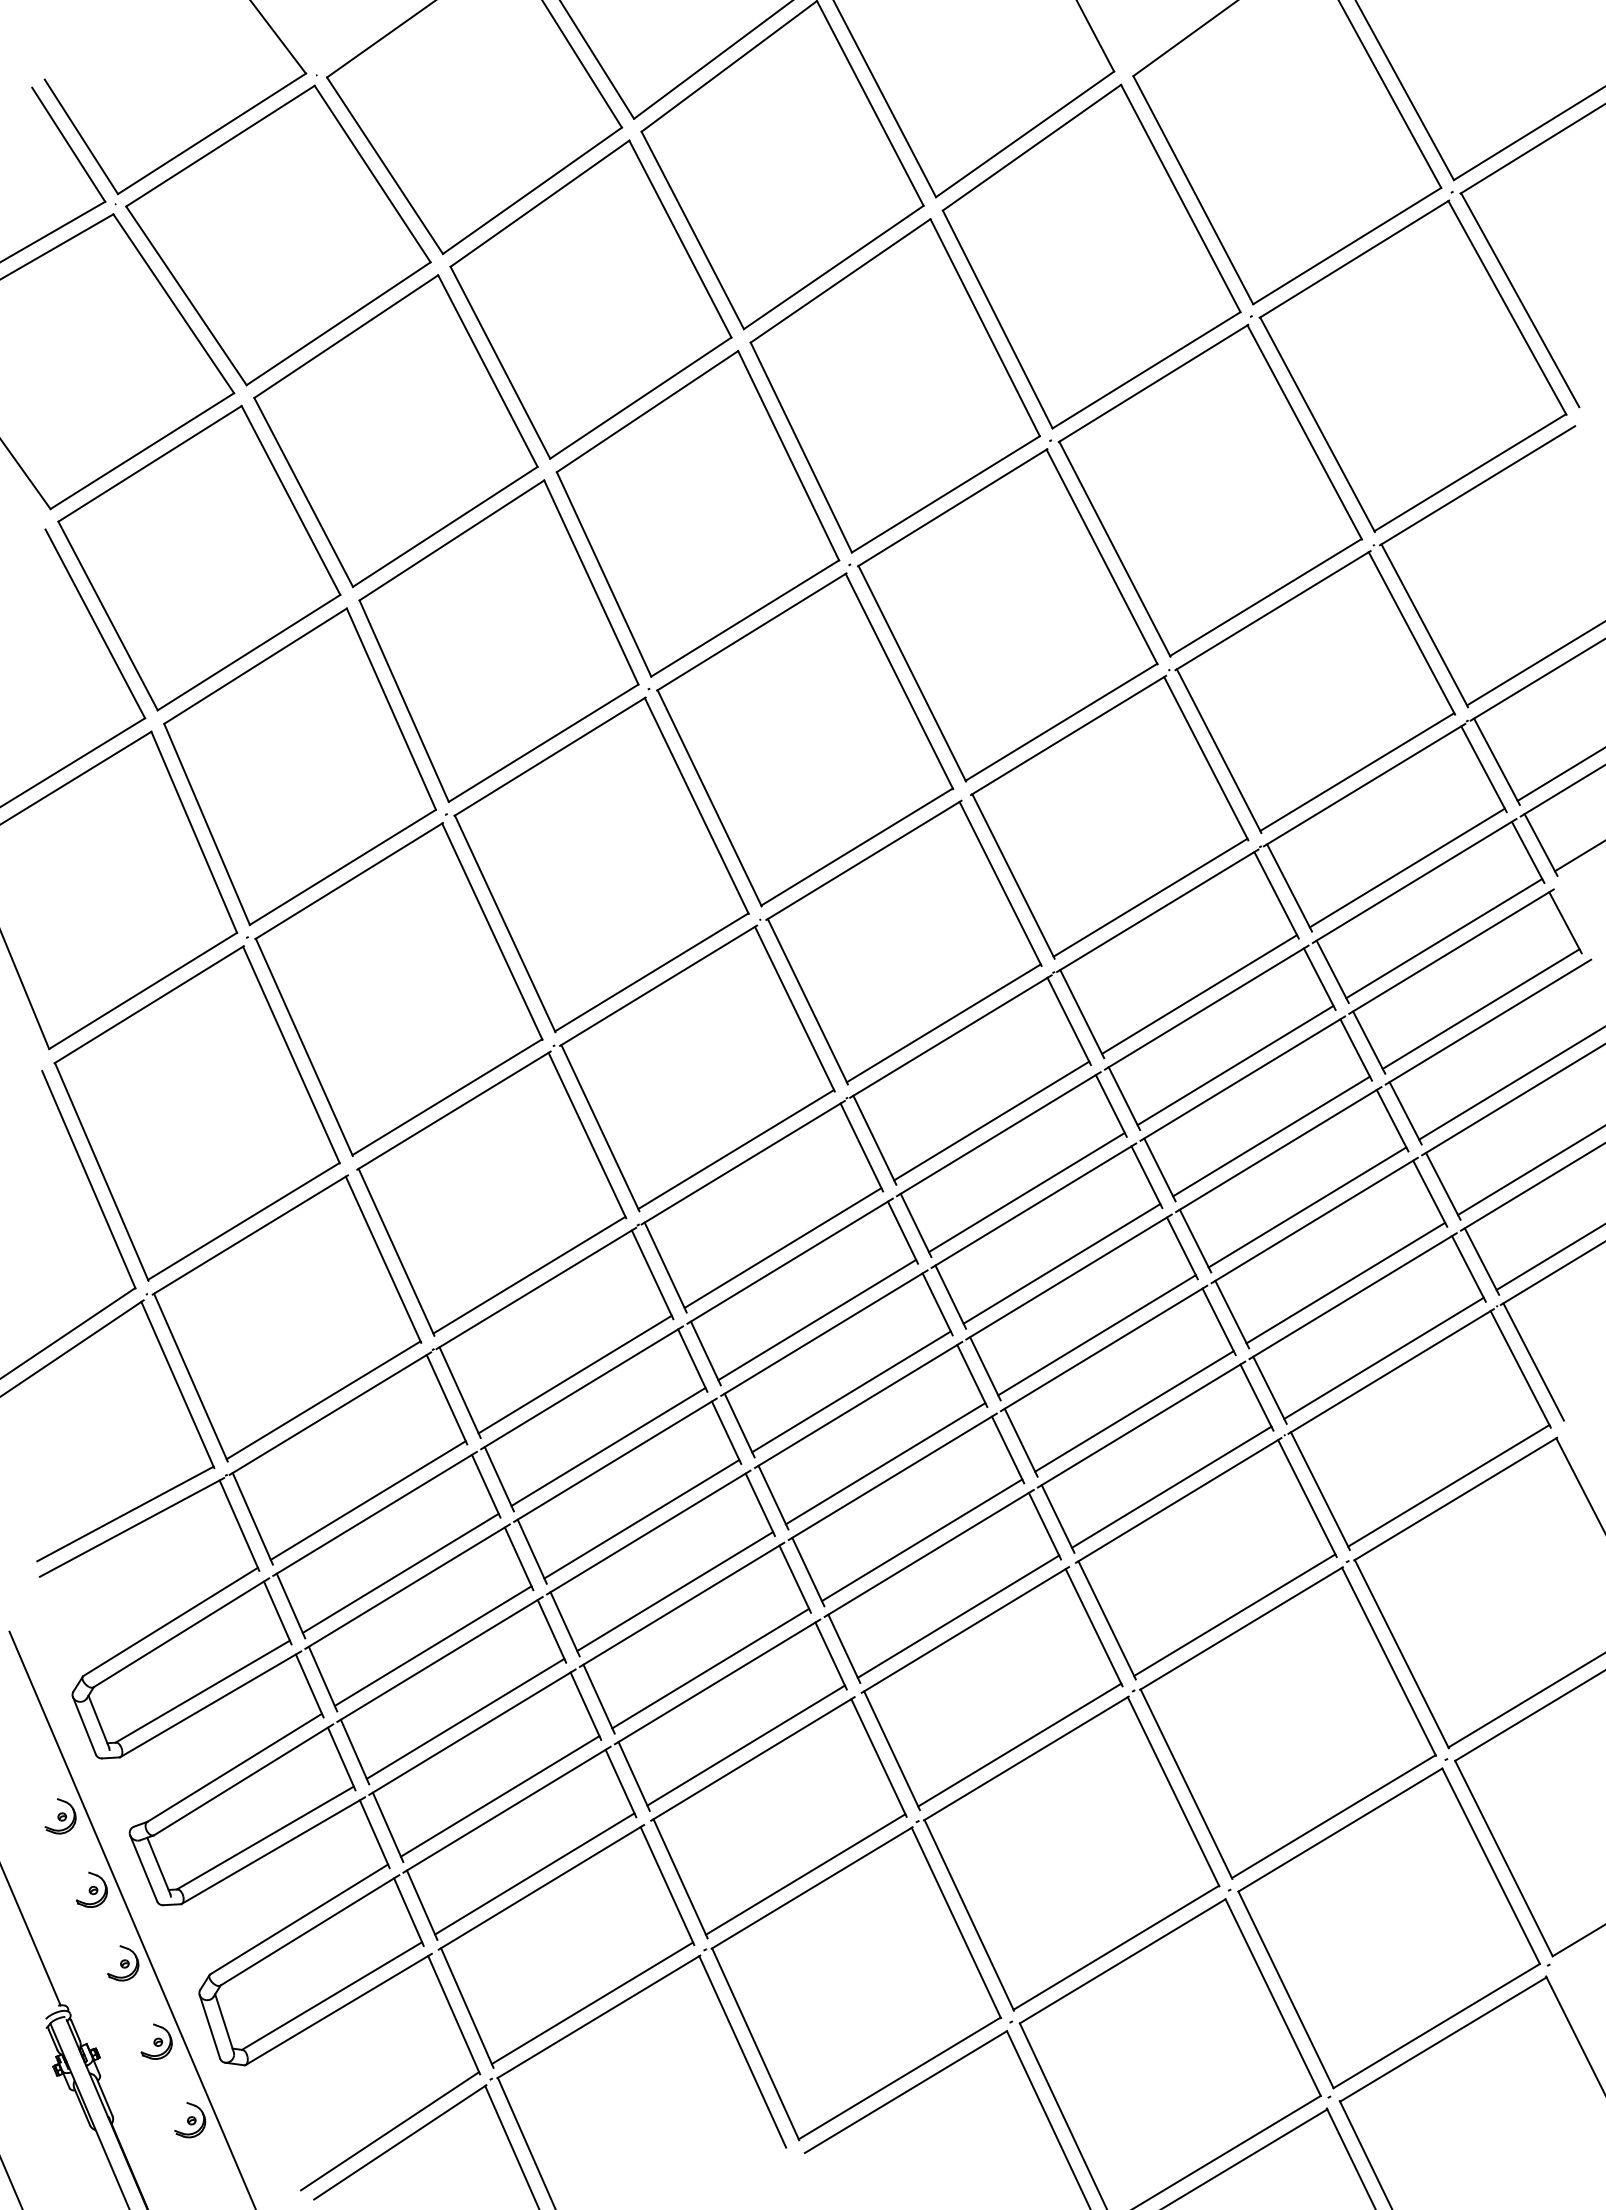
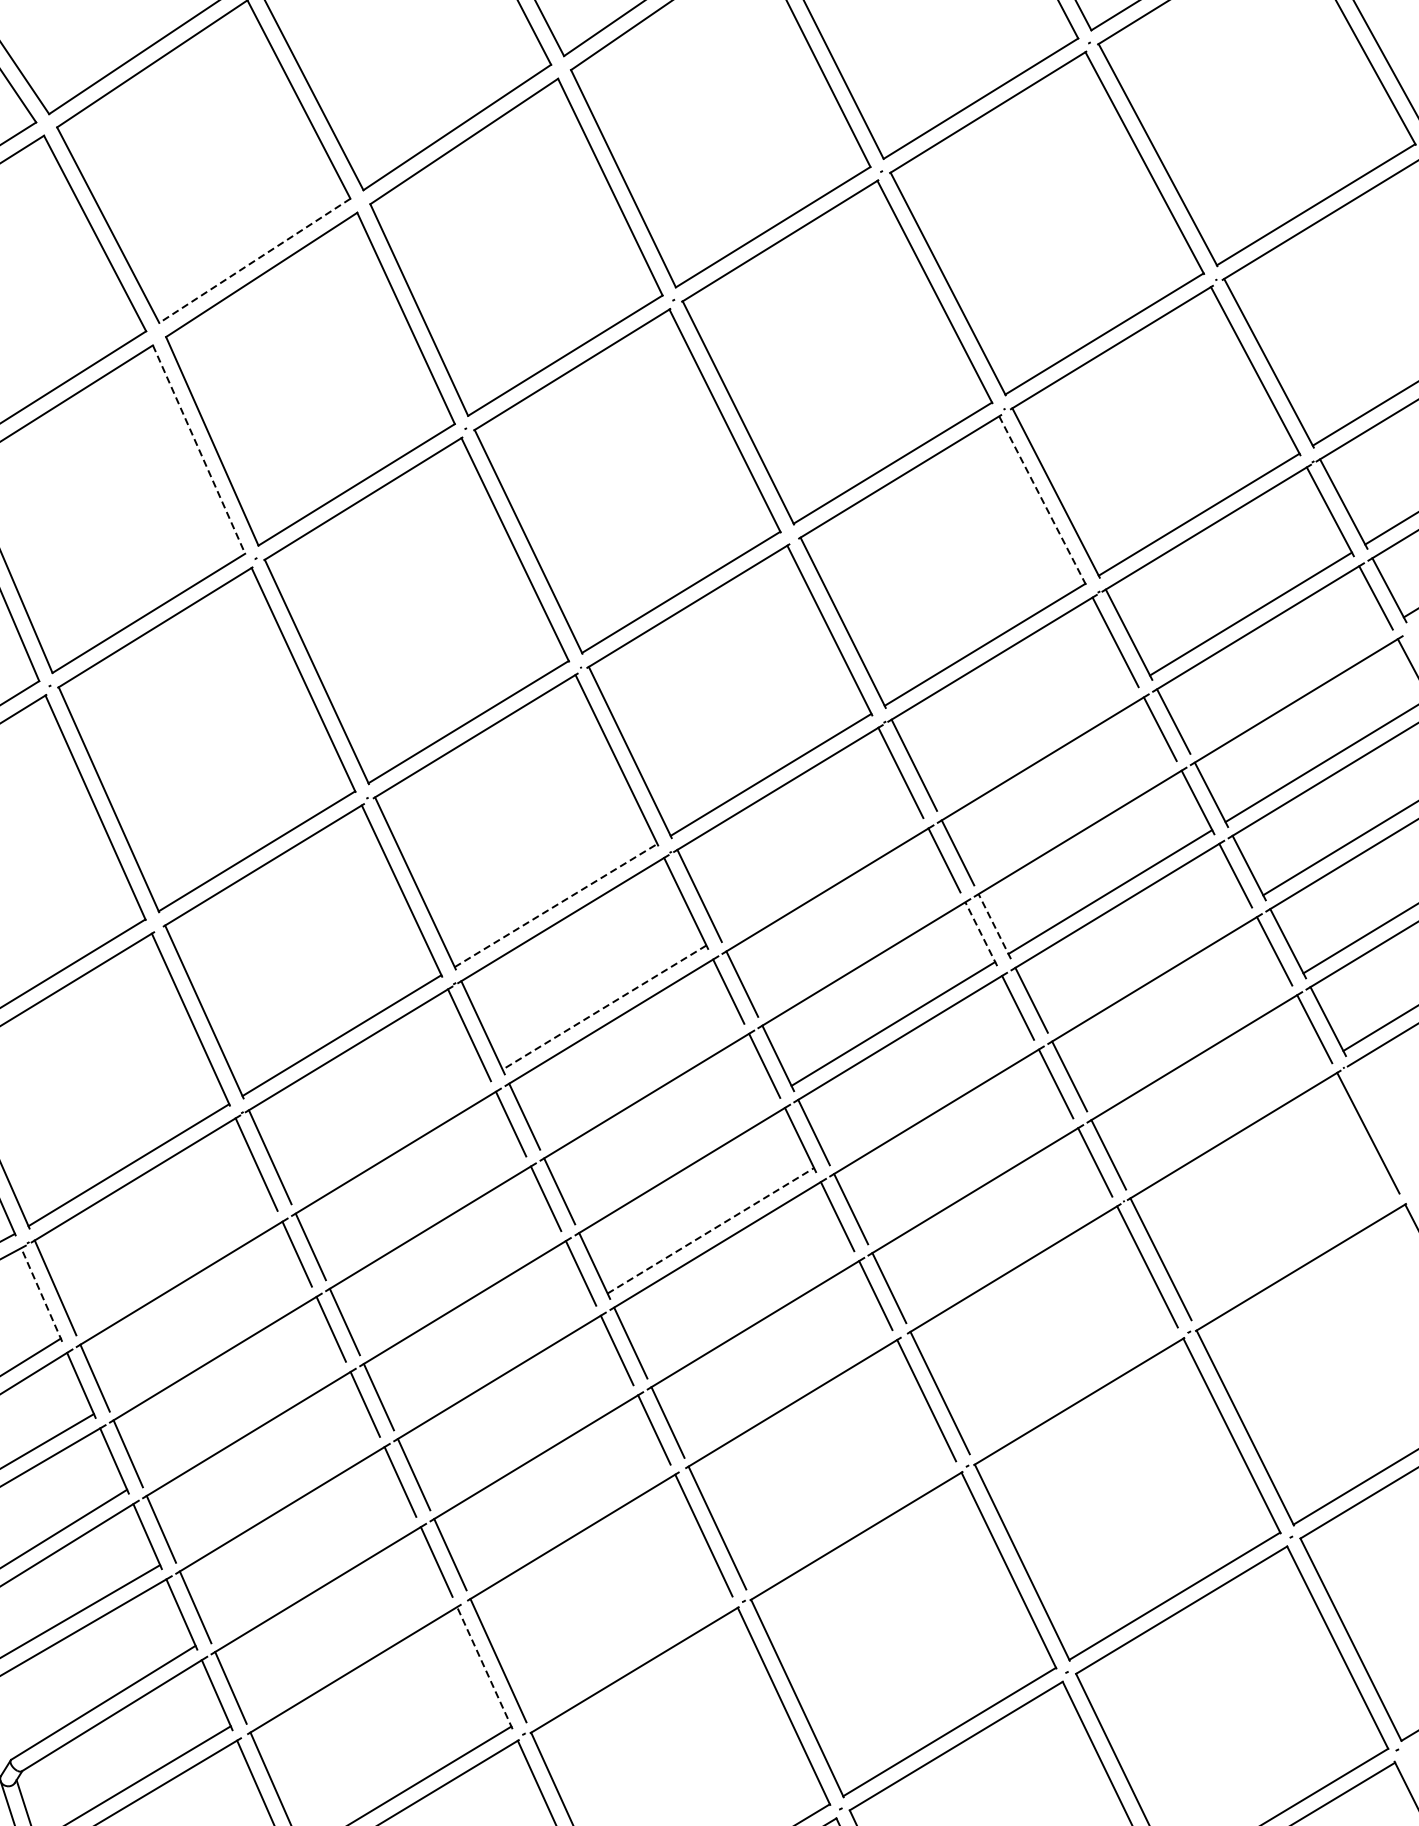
line: (444, 527) -> (254, 261), solid -> dashed
line: (391, 709) -> (199, 449), solid -> dashed
line: (1206, 758) -> (1043, 500), solid -> dashed
line: (1444, 938) -> (1289, 687), removed
line: (1199, 994) -> (1035, 745), removed
line: (1235, 1065) -> (1073, 818), removed
line: (991, 1120) -> (820, 875), removed
line: (736, 1149) -> (556, 905), solid -> dashed
line: (1159, 1169) -> (994, 926), solid -> dashed
line: (1146, 1176) -> (980, 933), solid -> dashed
line: (1026, 1192) -> (856, 950), removed
line: (1307, 1207) -> (1147, 965), removed
line: (782, 1248) -> (604, 1008), solid -> dashed
line: (1345, 1282) -> (1186, 1043), removed
line: (817, 1319) -> (640, 1081), removed
line: (1096, 1335) -> (929, 1098), removed
line: (1383, 1357) -> (1226, 1120), removed
line: (1533, 1361) -> (1381, 1125), removed
line: (574, 1374) -> (388, 1138), removed
line: (851, 1391) -> (675, 1156), removed
line: (1134, 1411) -> (968, 1176), removed
line: (608, 1446) -> (423, 1213), removed
line: (885, 1463) -> (710, 1230), solid -> dashed
line: (1448, 1485) -> (1293, 1253), removed
line: (1171, 1486) -> (1006, 1254), removed
line: (367, 1500) -> (174, 1268), removed
line: (641, 1519) -> (458, 1288), removed
line: (239, 1525) -> (41, 1294), solid -> dashed
line: (921, 1540) -> (747, 1310), removed
line: (400, 1572) -> (208, 1343), removed
line: (675, 1591) -> (493, 1363), removed
line: (1234, 1615) -> (1072, 1388), removed
line: (958, 1616) -> (786, 1389), removed
line: (432, 1645) -> (241, 1419), removed
line: (710, 1668) -> (529, 1442), removed
line: (465, 1718) -> (275, 1494), removed
line: (1019, 1744) -> (849, 1521), removed
line: (746, 1745) -> (566, 1522), removed
line: (499, 1796) -> (310, 1575), removed
line: (534, 1873) -> (347, 1655), removed
line: (805, 1874) -> (627, 1656), removed
line: (667, 1886) -> (484, 1668), solid -> dashed

